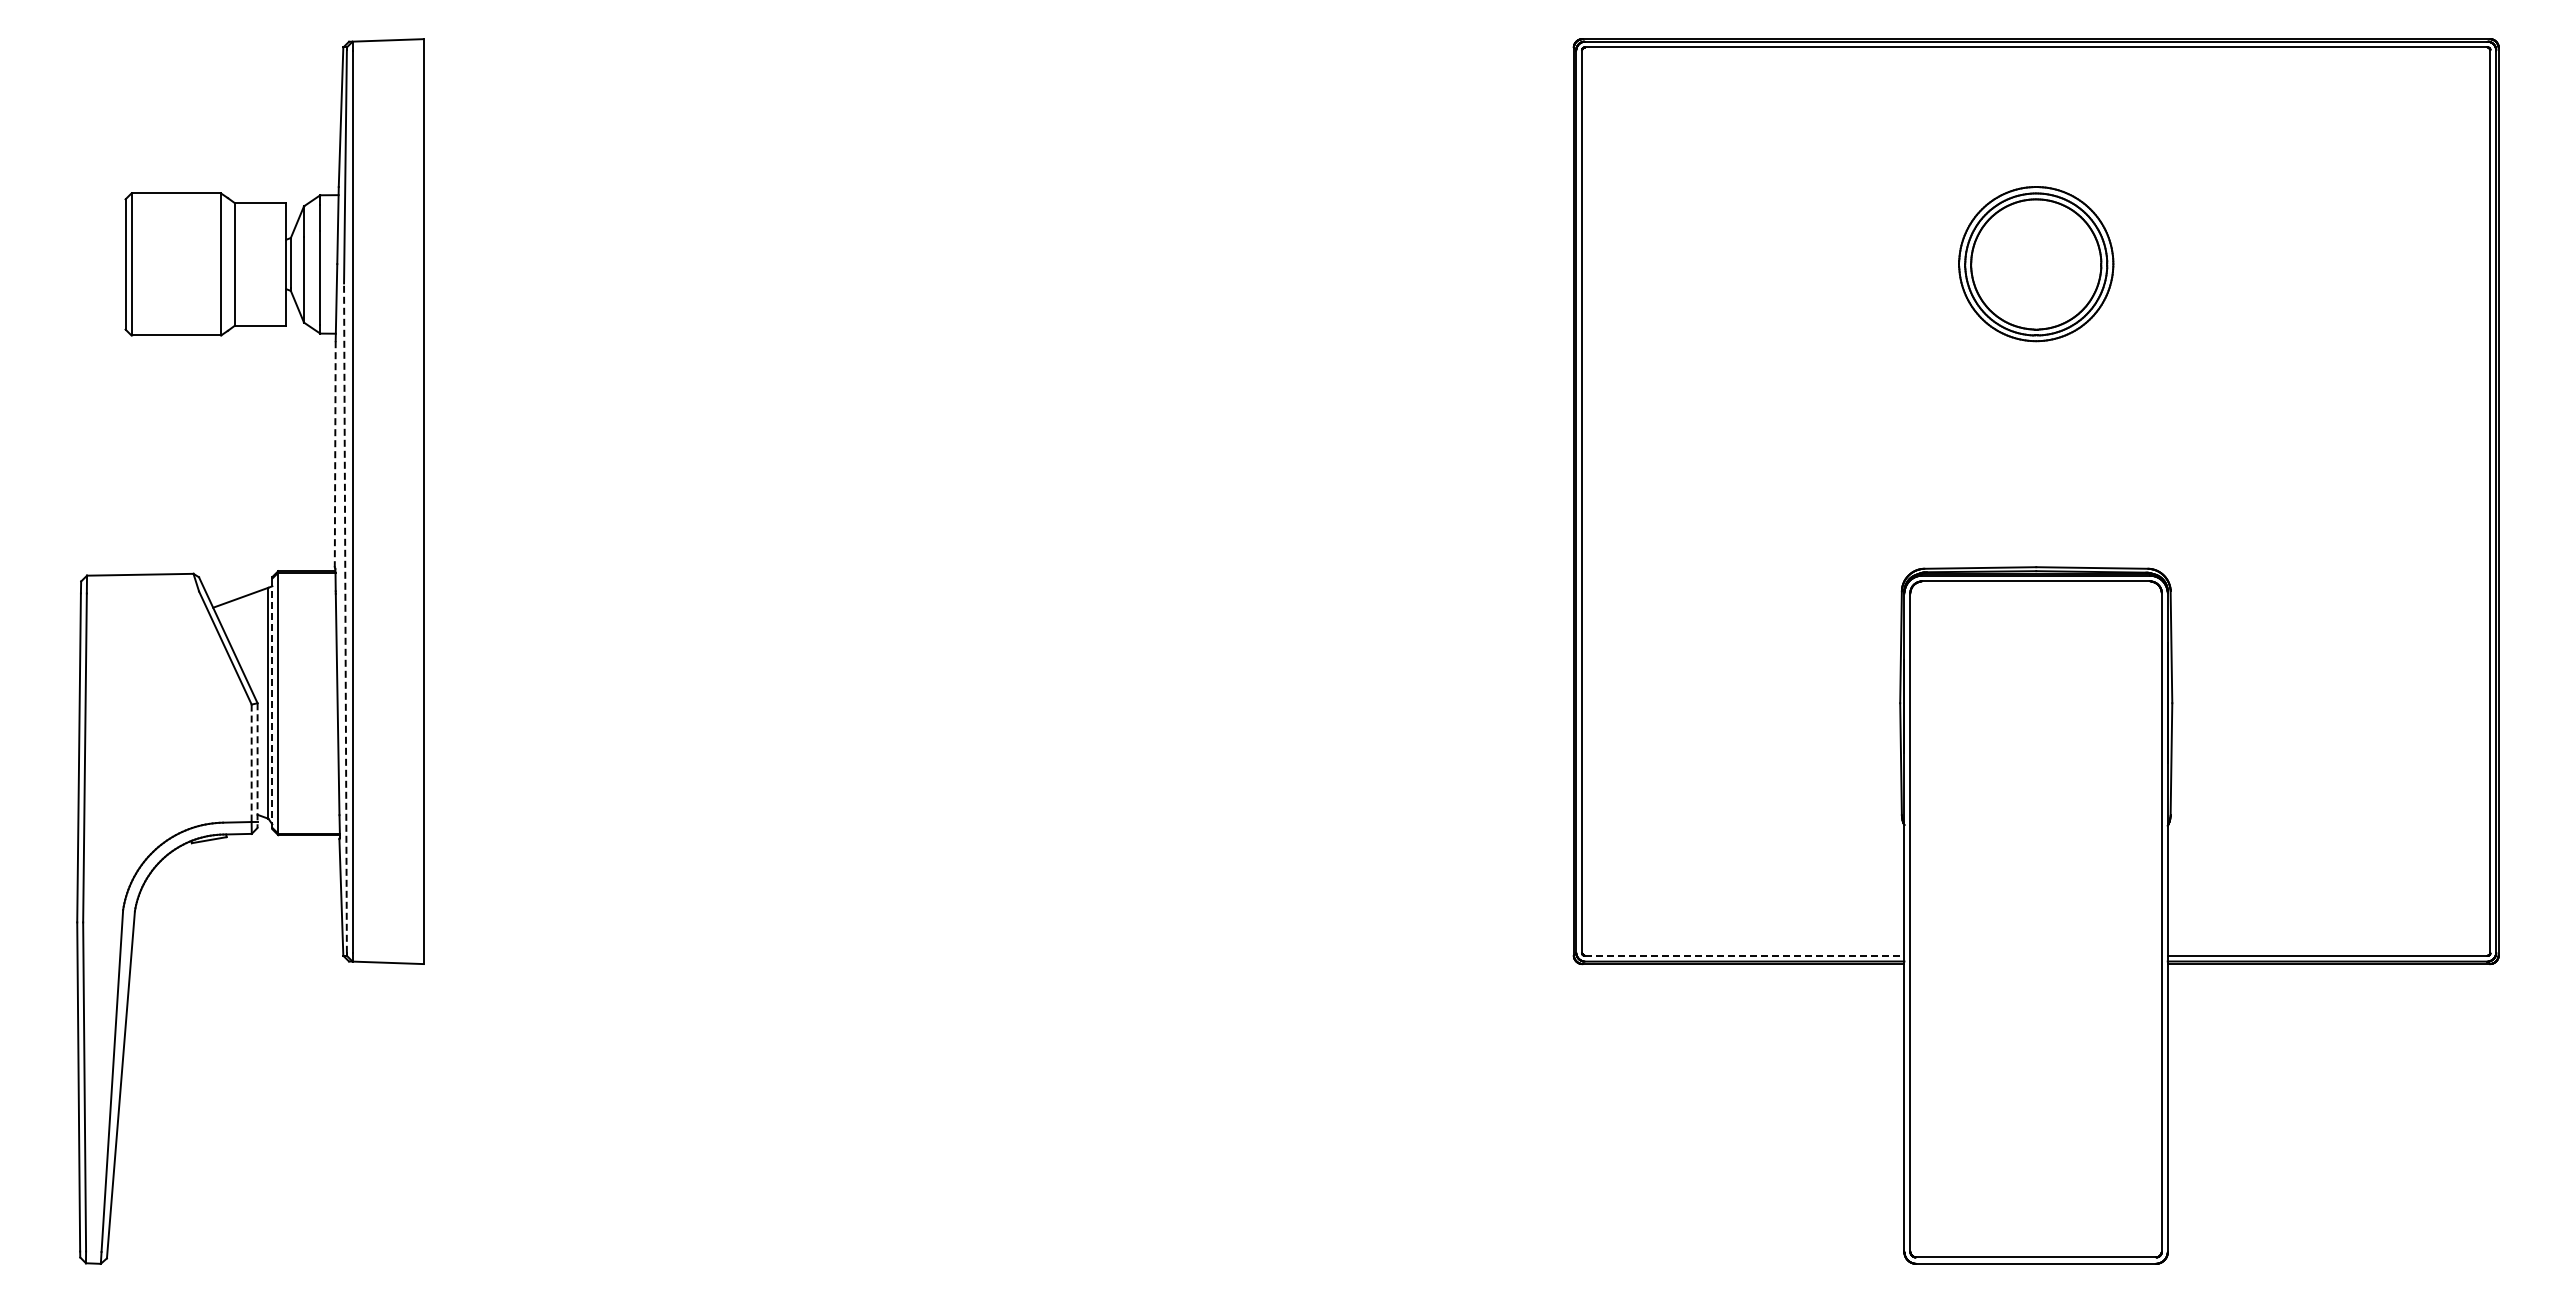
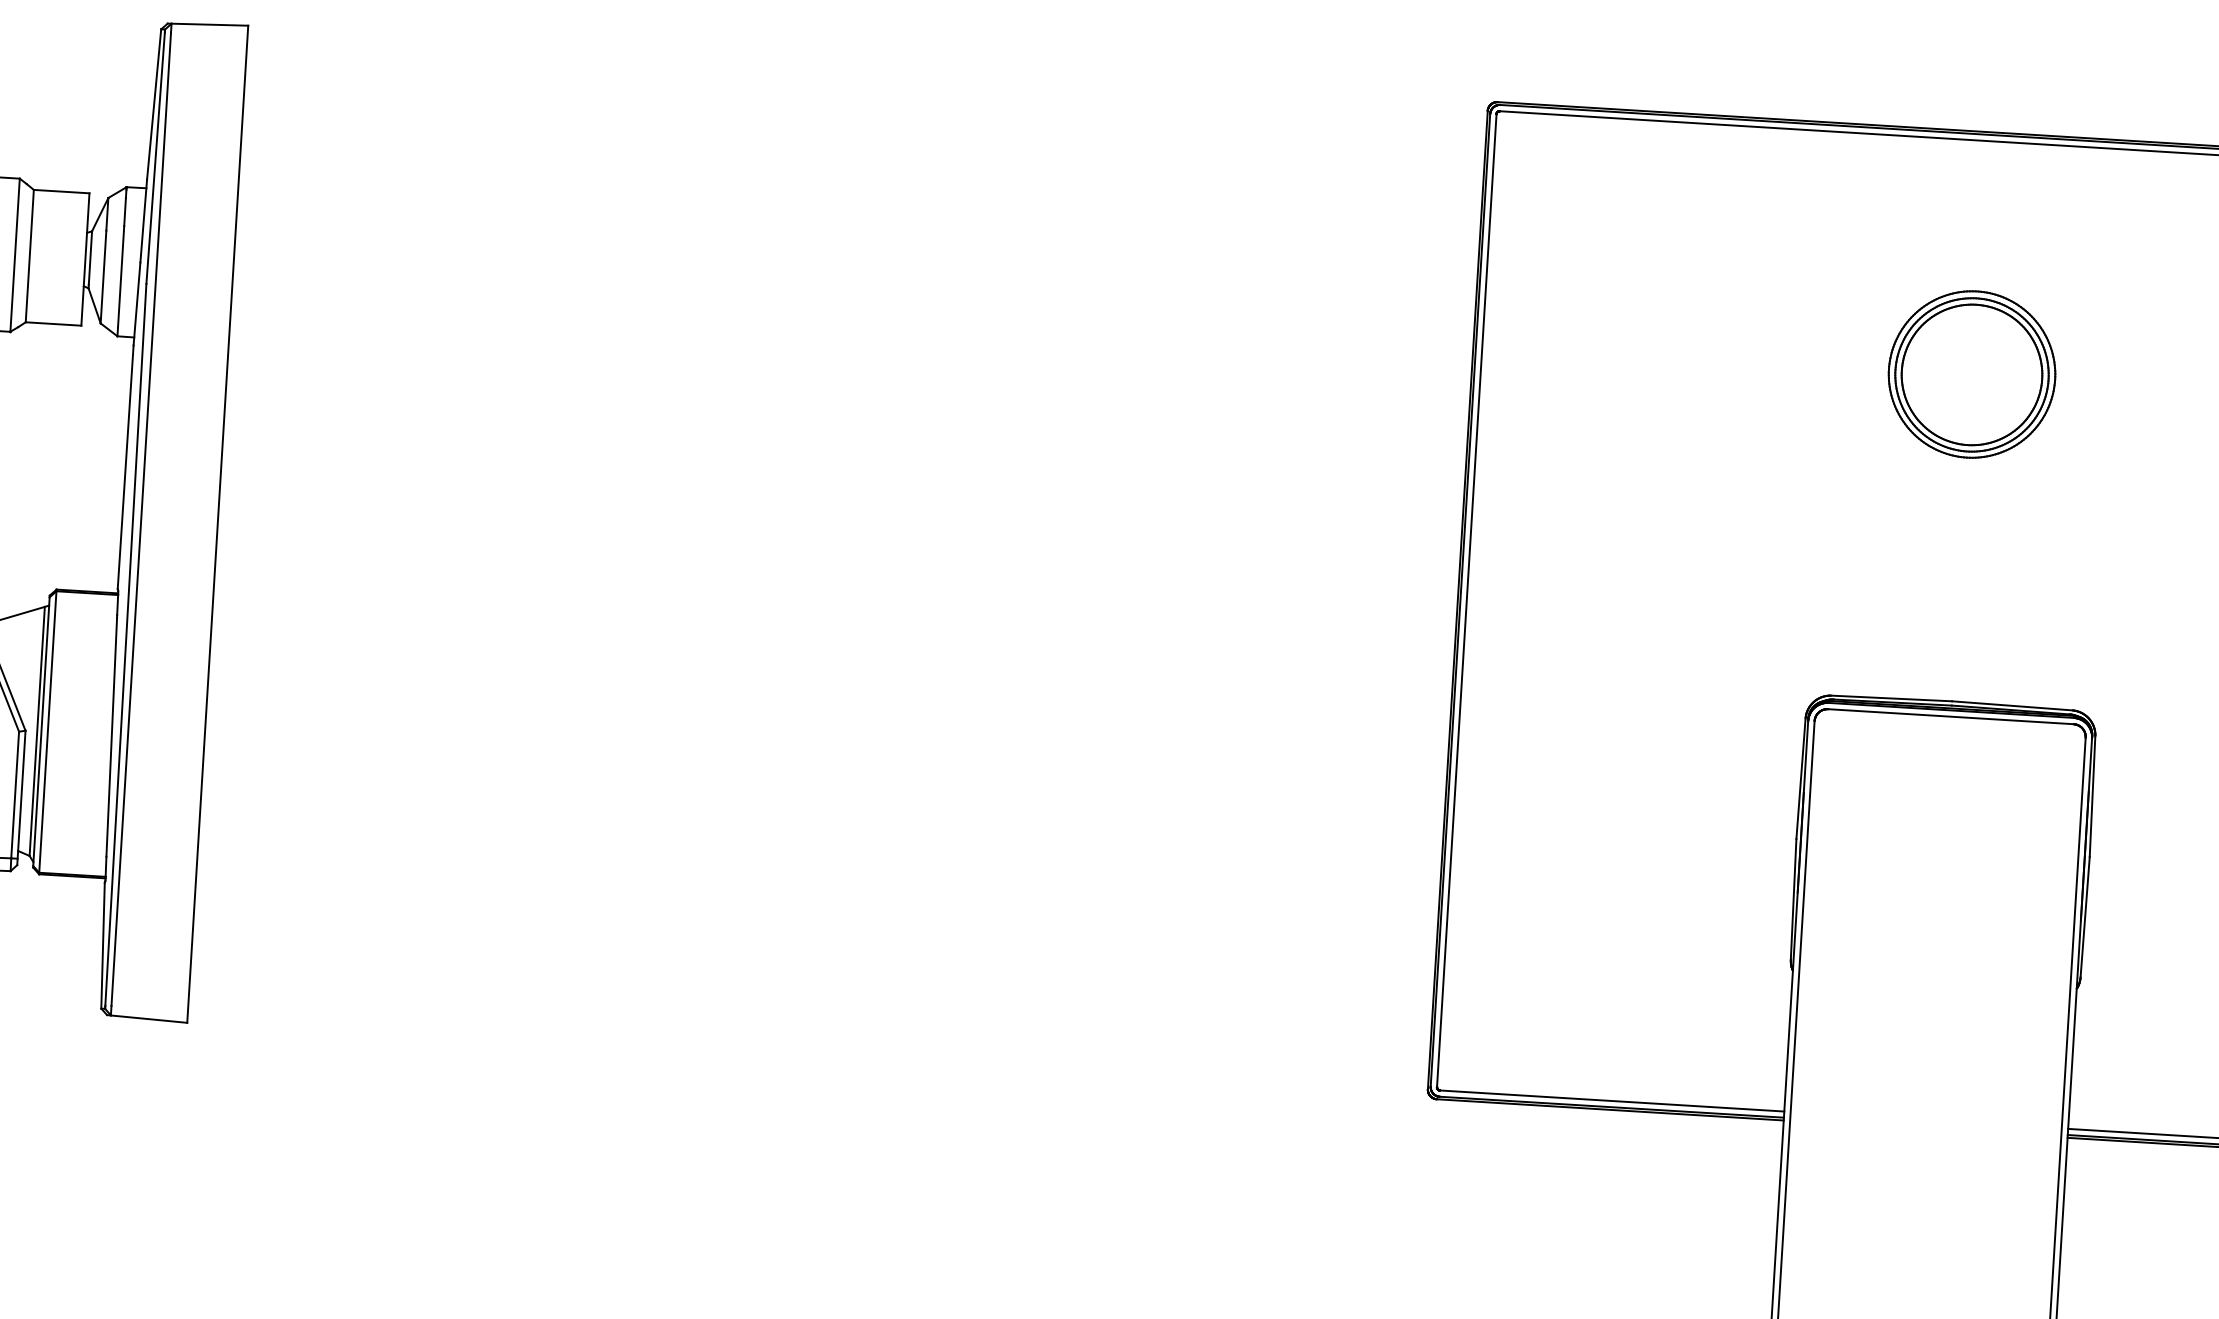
line: (335, 454) -> (125, 467), dashed -> solid
line: (345, 618) -> (125, 645), dashed -> solid
line: (272, 703) -> (41, 731), dashed -> solid
line: (251, 763) -> (14, 795), dashed -> solid
line: (257, 766) -> (21, 798), dashed -> solid
line: (1744, 955) -> (1611, 1100), dashed -> solid

